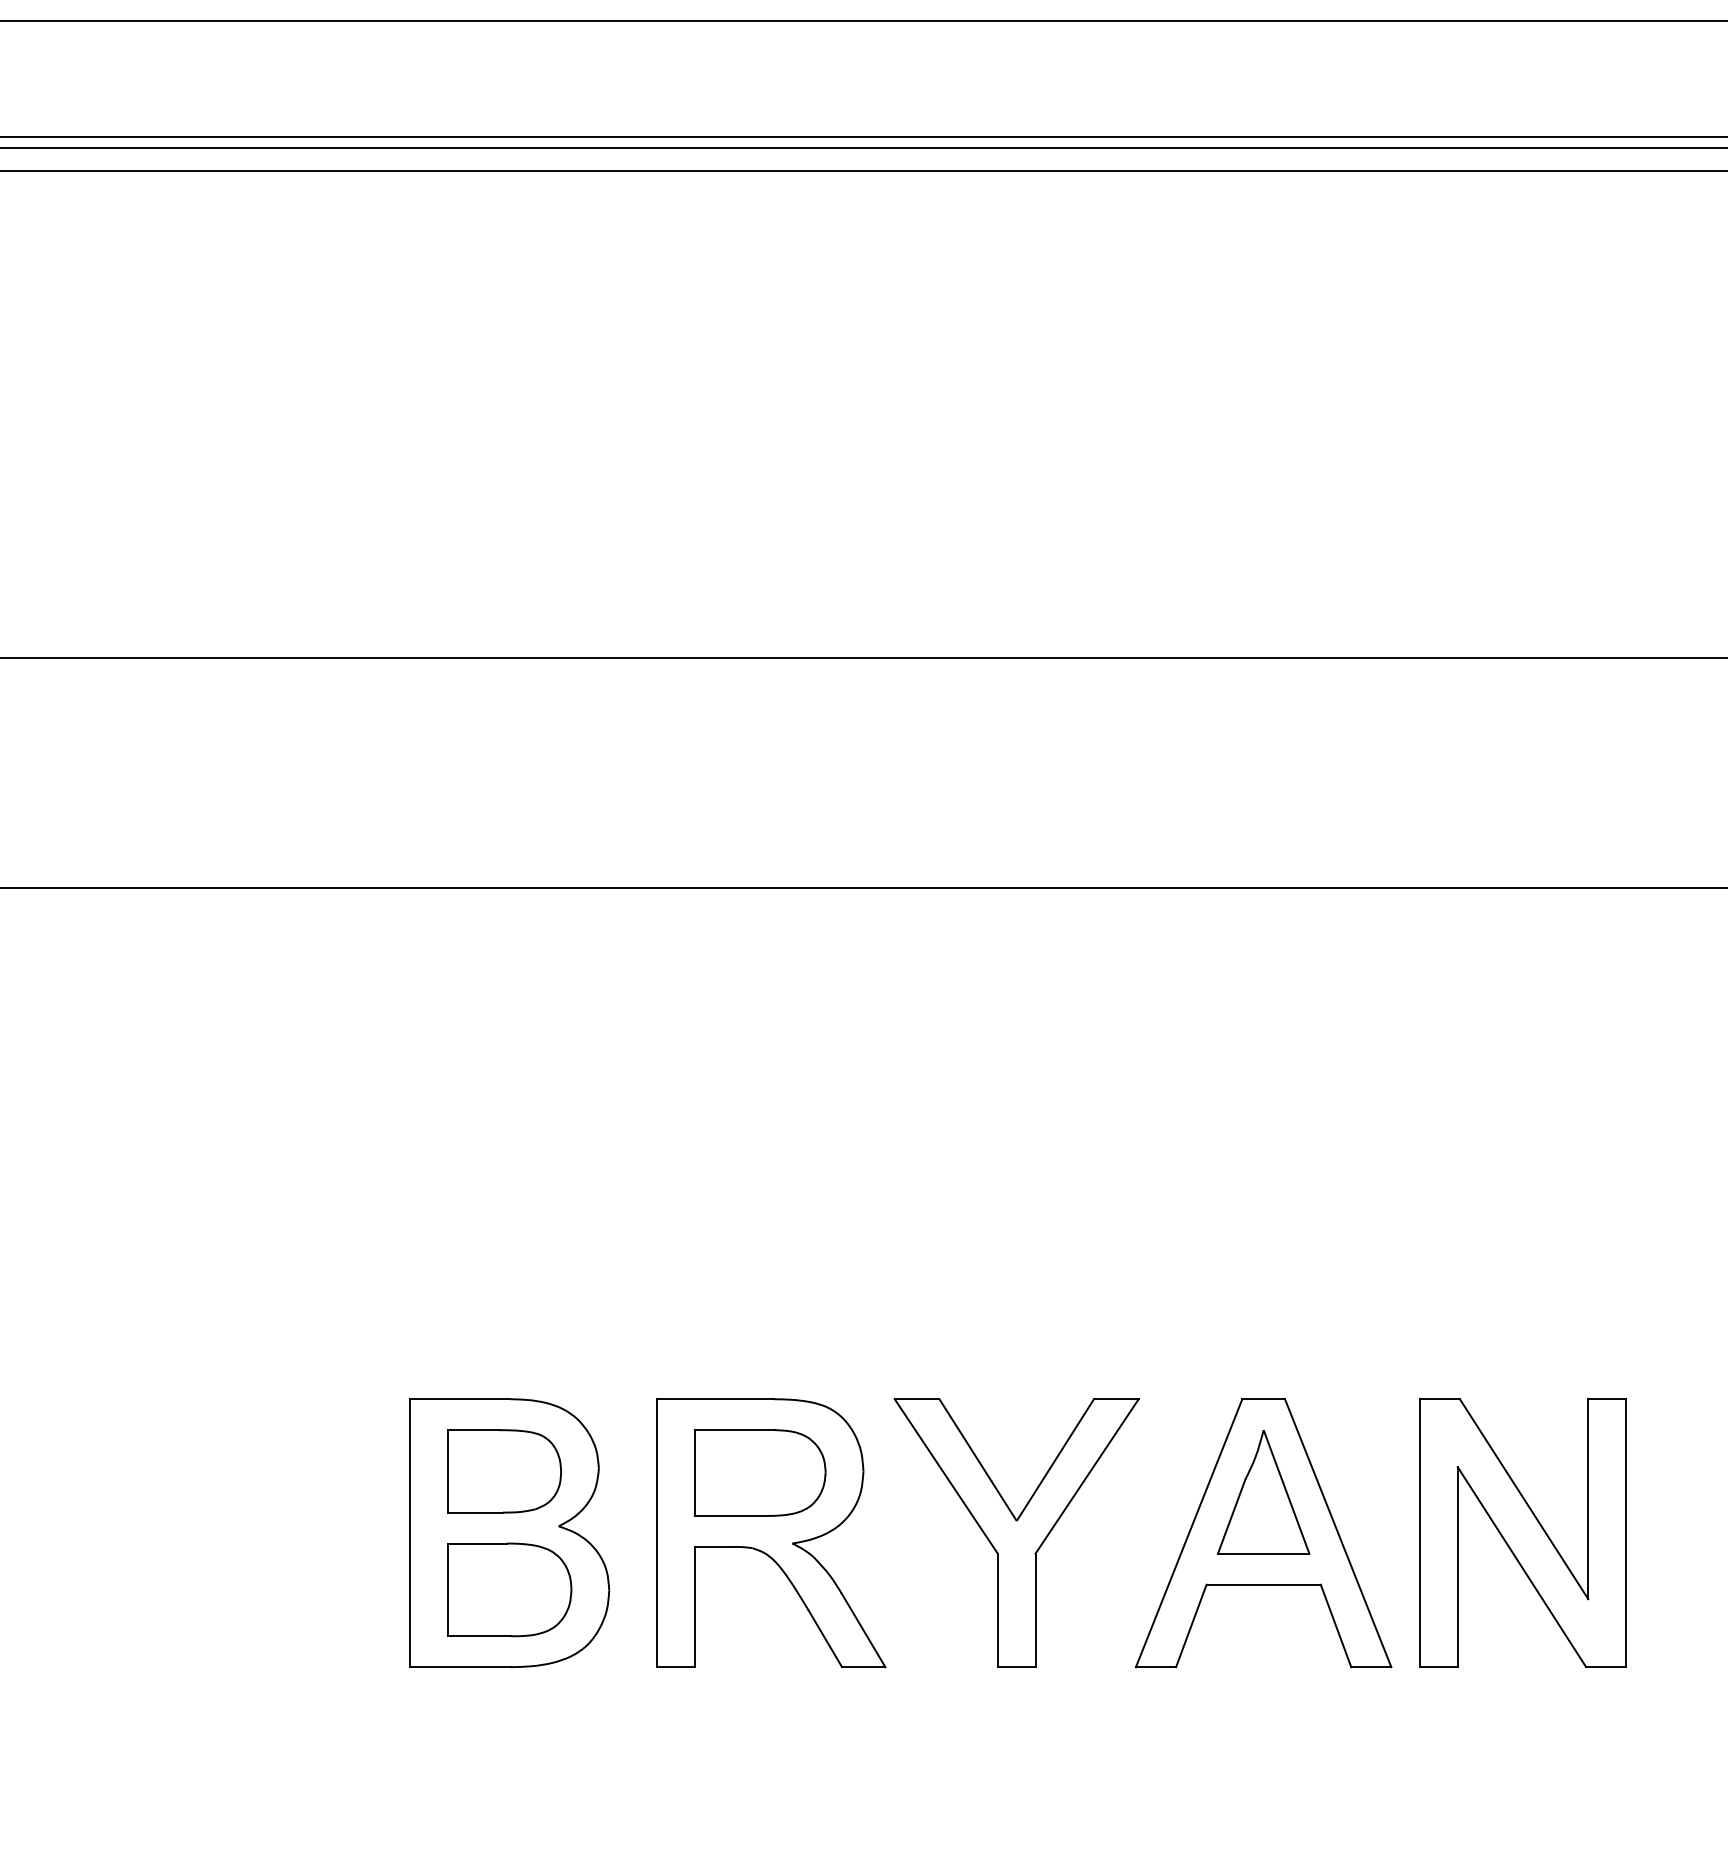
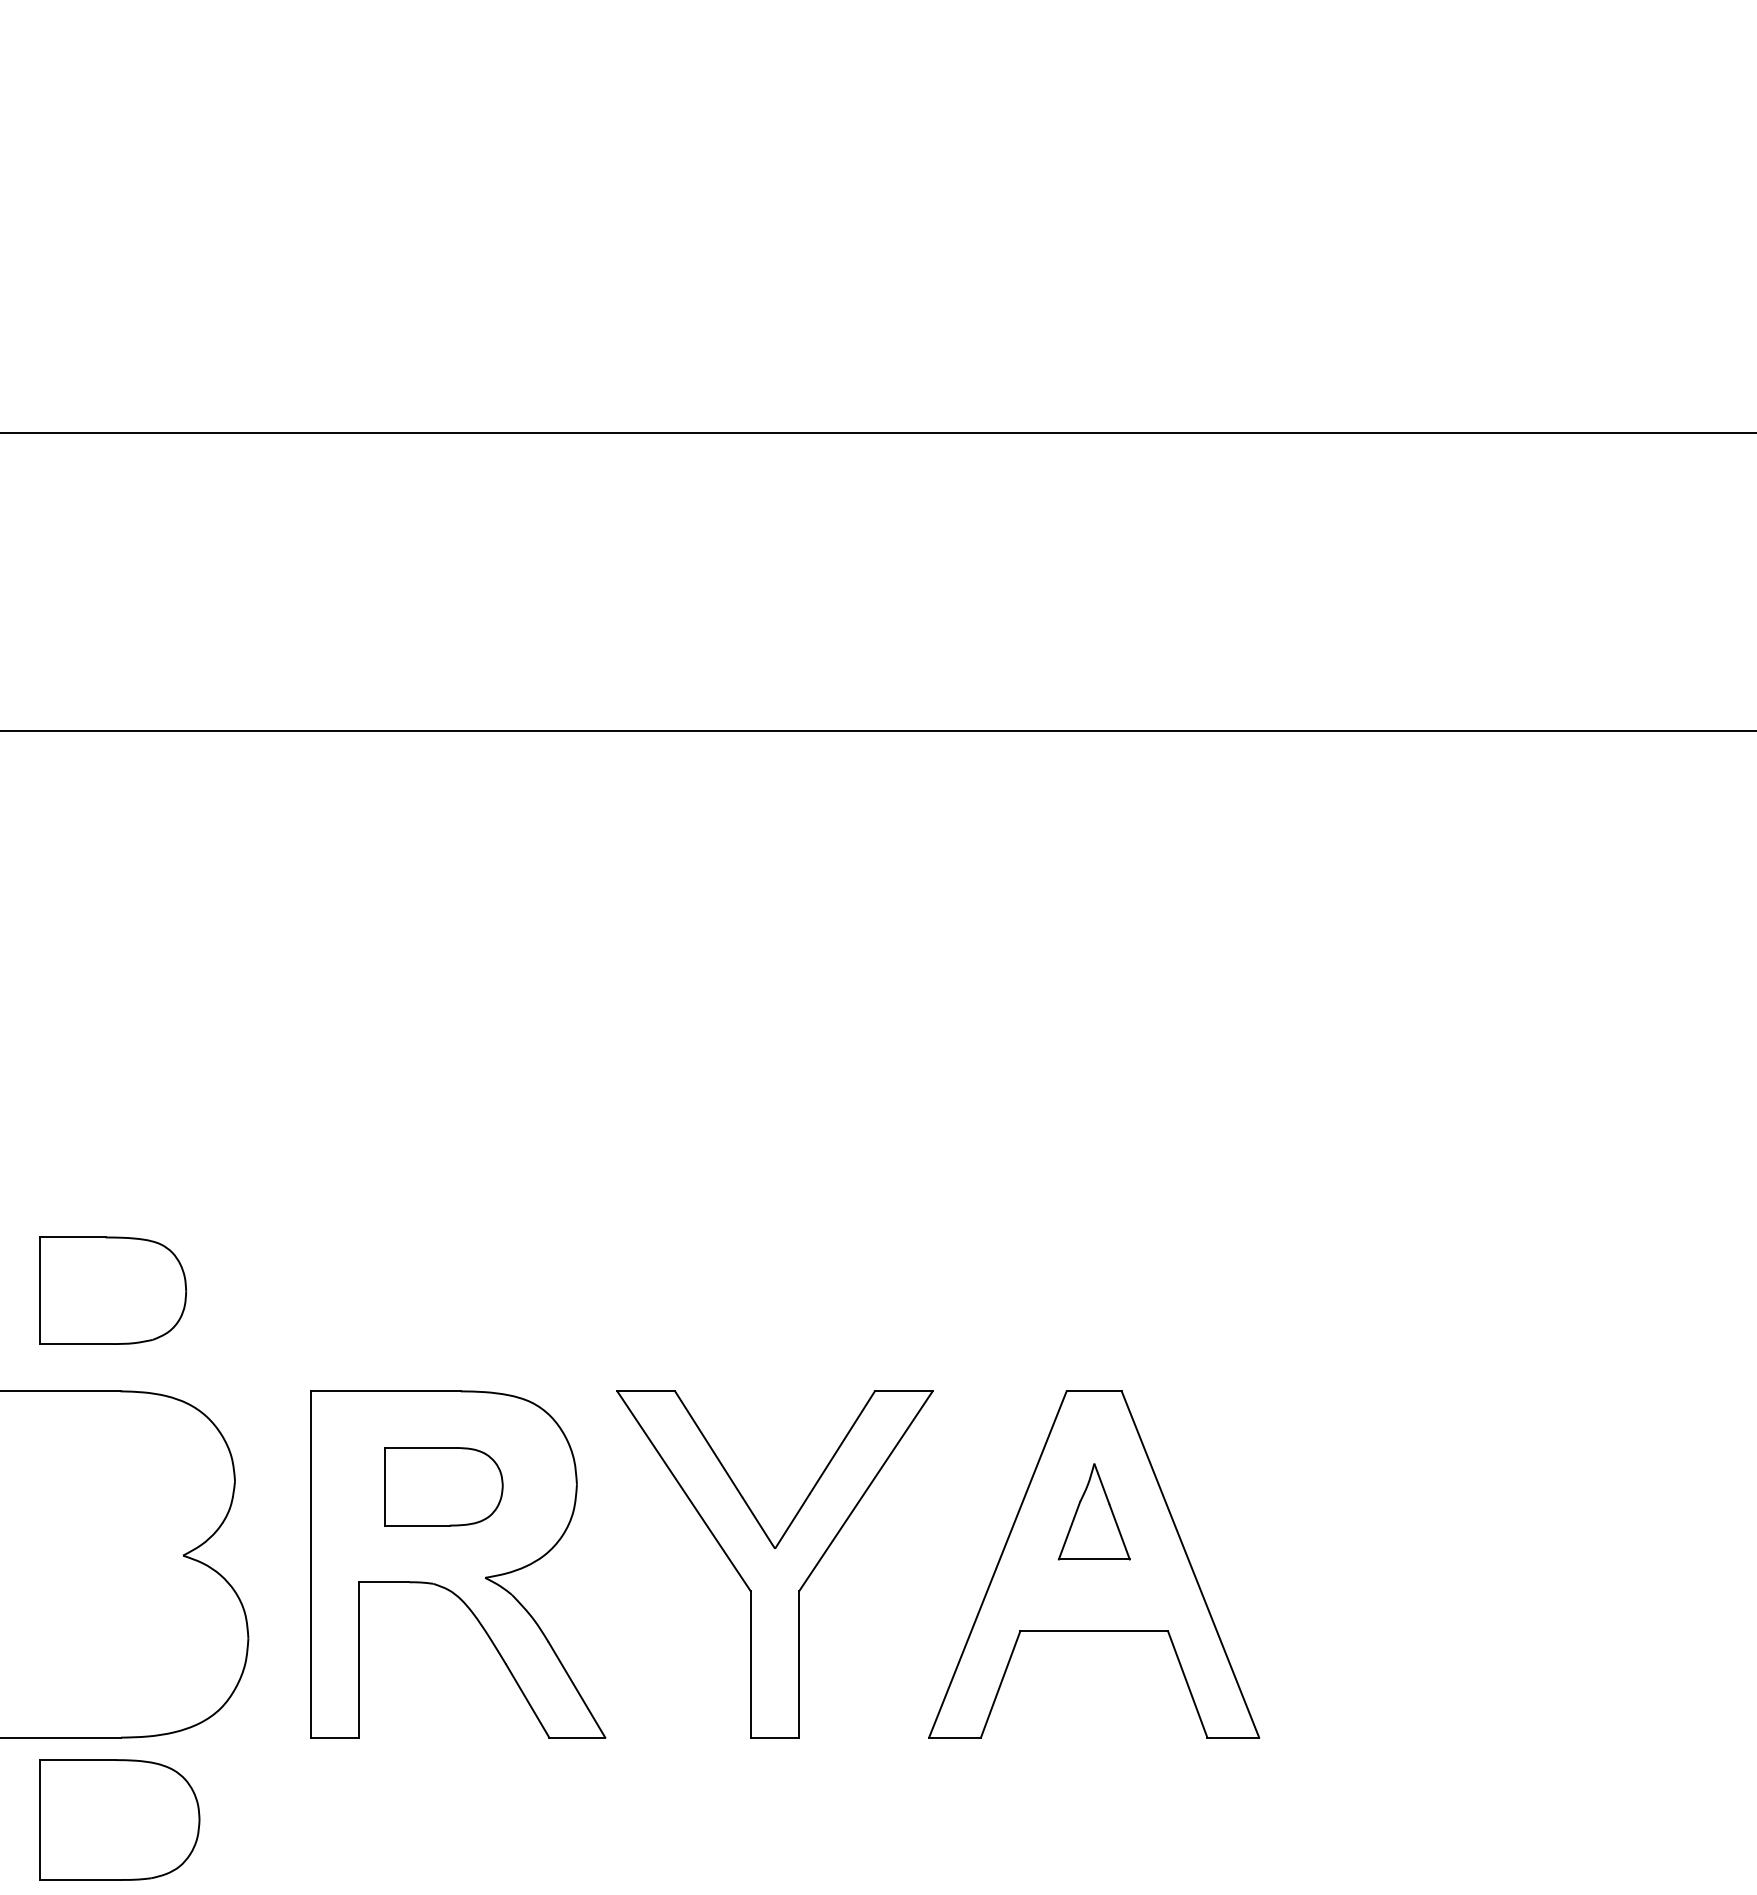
part: (504, 1471) -> (113, 1290), moved
part: (760, 1472) -> (443, 1486), size x0.7
part: (1263, 1492) -> (1093, 1511), size x0.6
part: (1522, 1533) -> (1428, 1564), removed
part: (509, 1589) -> (119, 1819), moved

